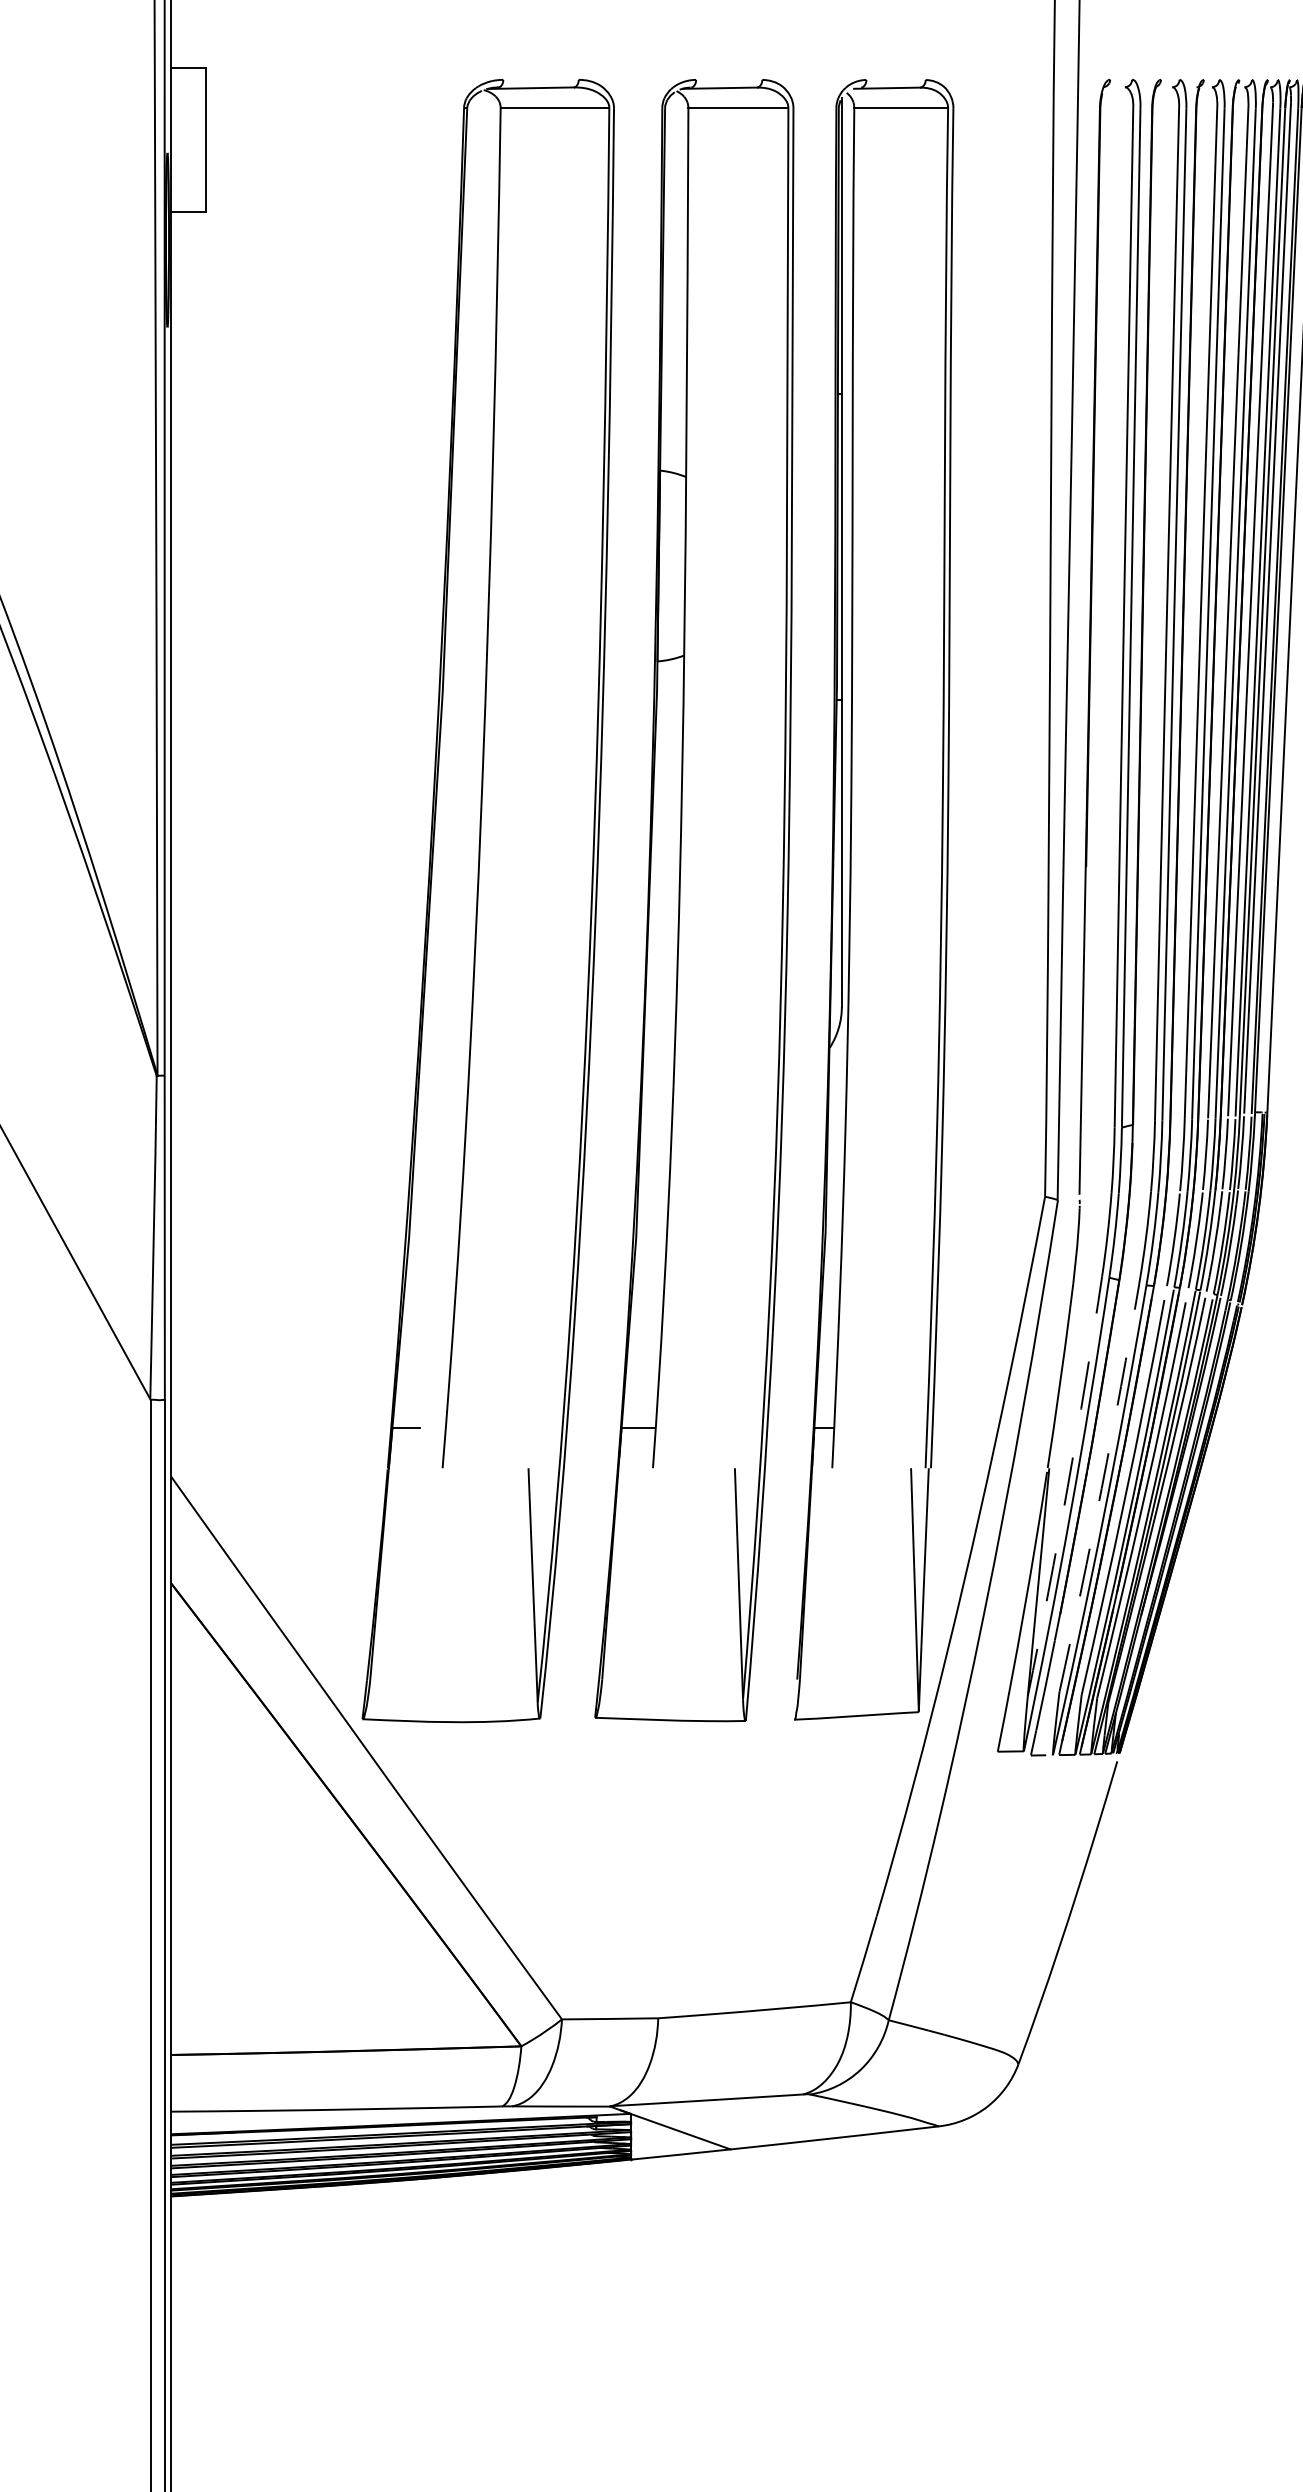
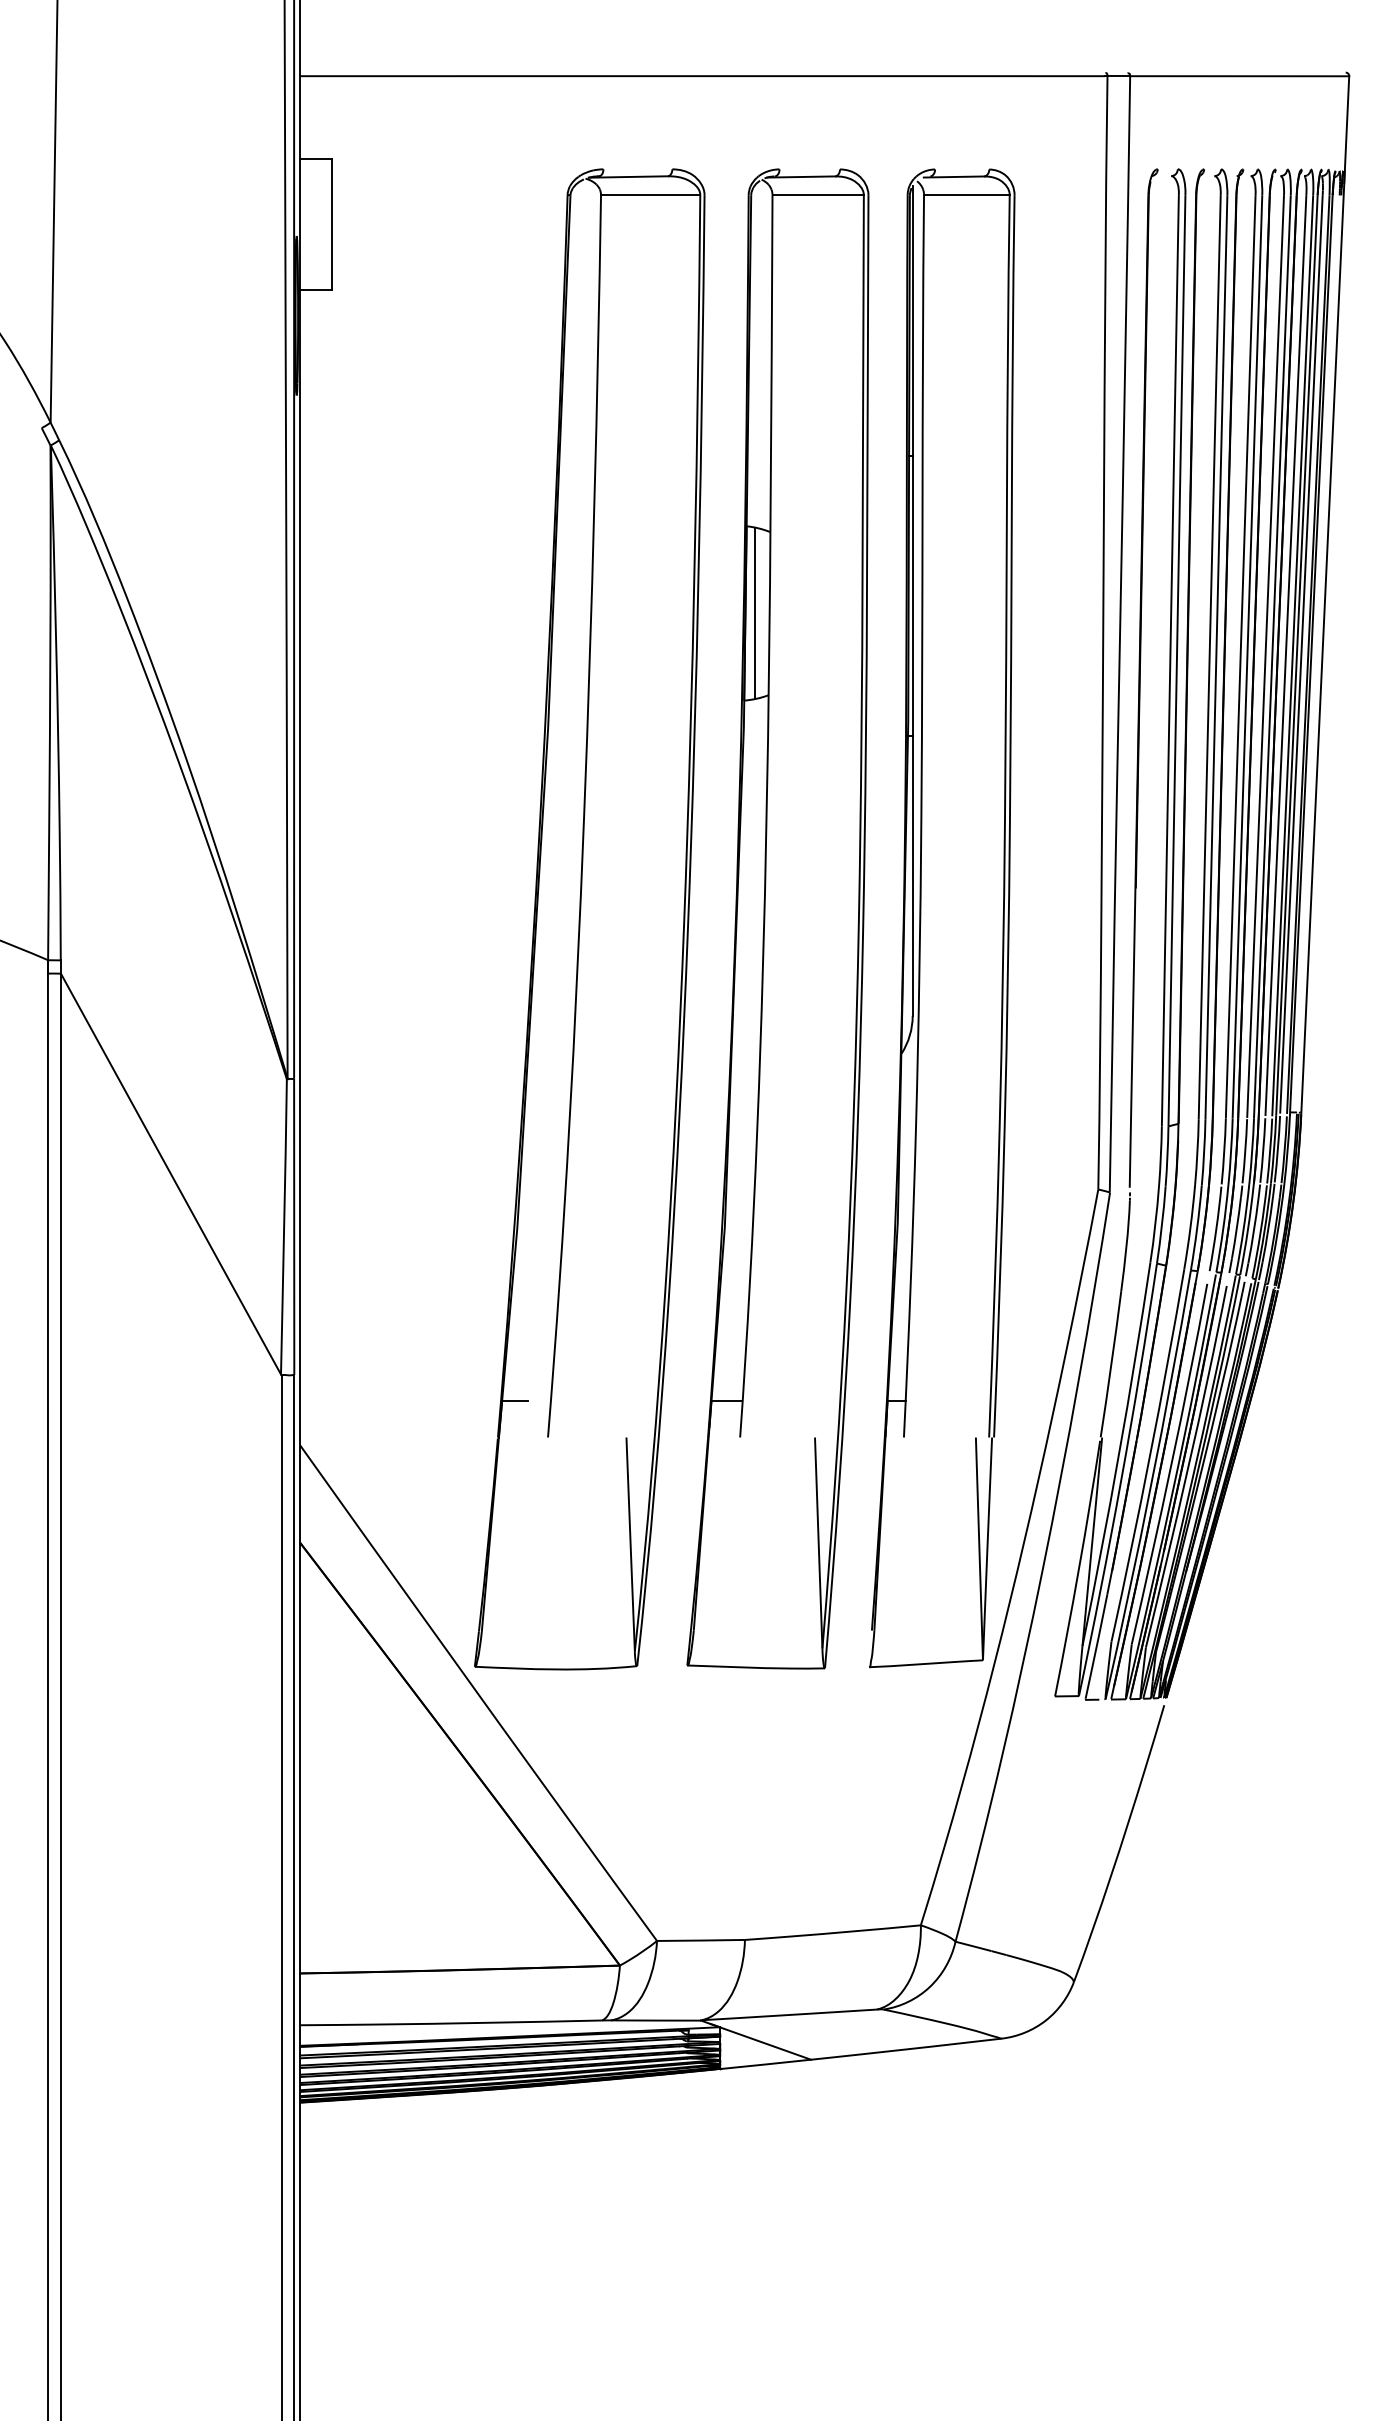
line: (669, 566) -> (755, 613), added
arc: (1067, 1486) -> (1118, 1454), dashed -> solid
arc: (1102, 1487) -> (1150, 1455), dashed -> solid

